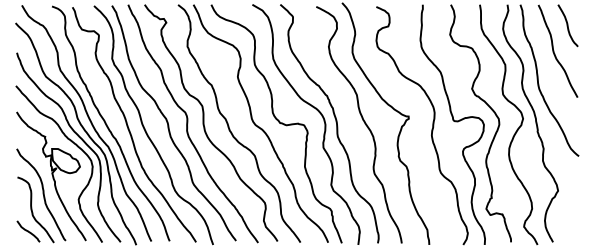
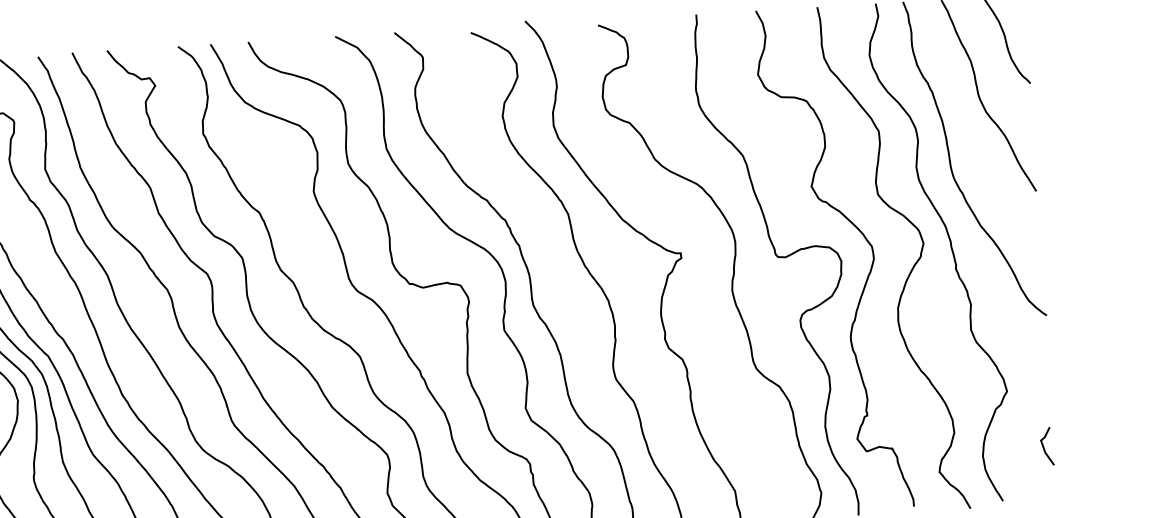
curve: (574, 217) -> (1045, 445), added

